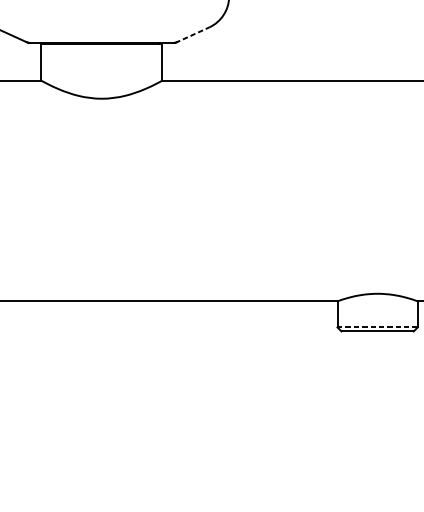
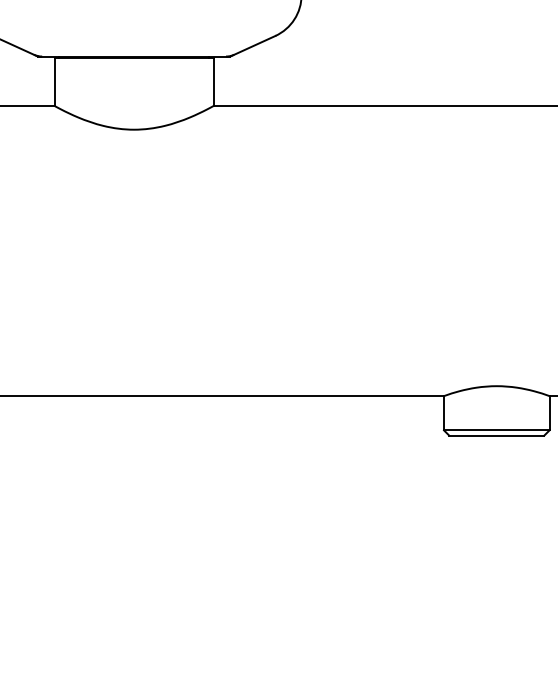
line: (192, 35) -> (253, 46), dashed -> solid
line: (377, 327) -> (496, 430), dashed -> solid

